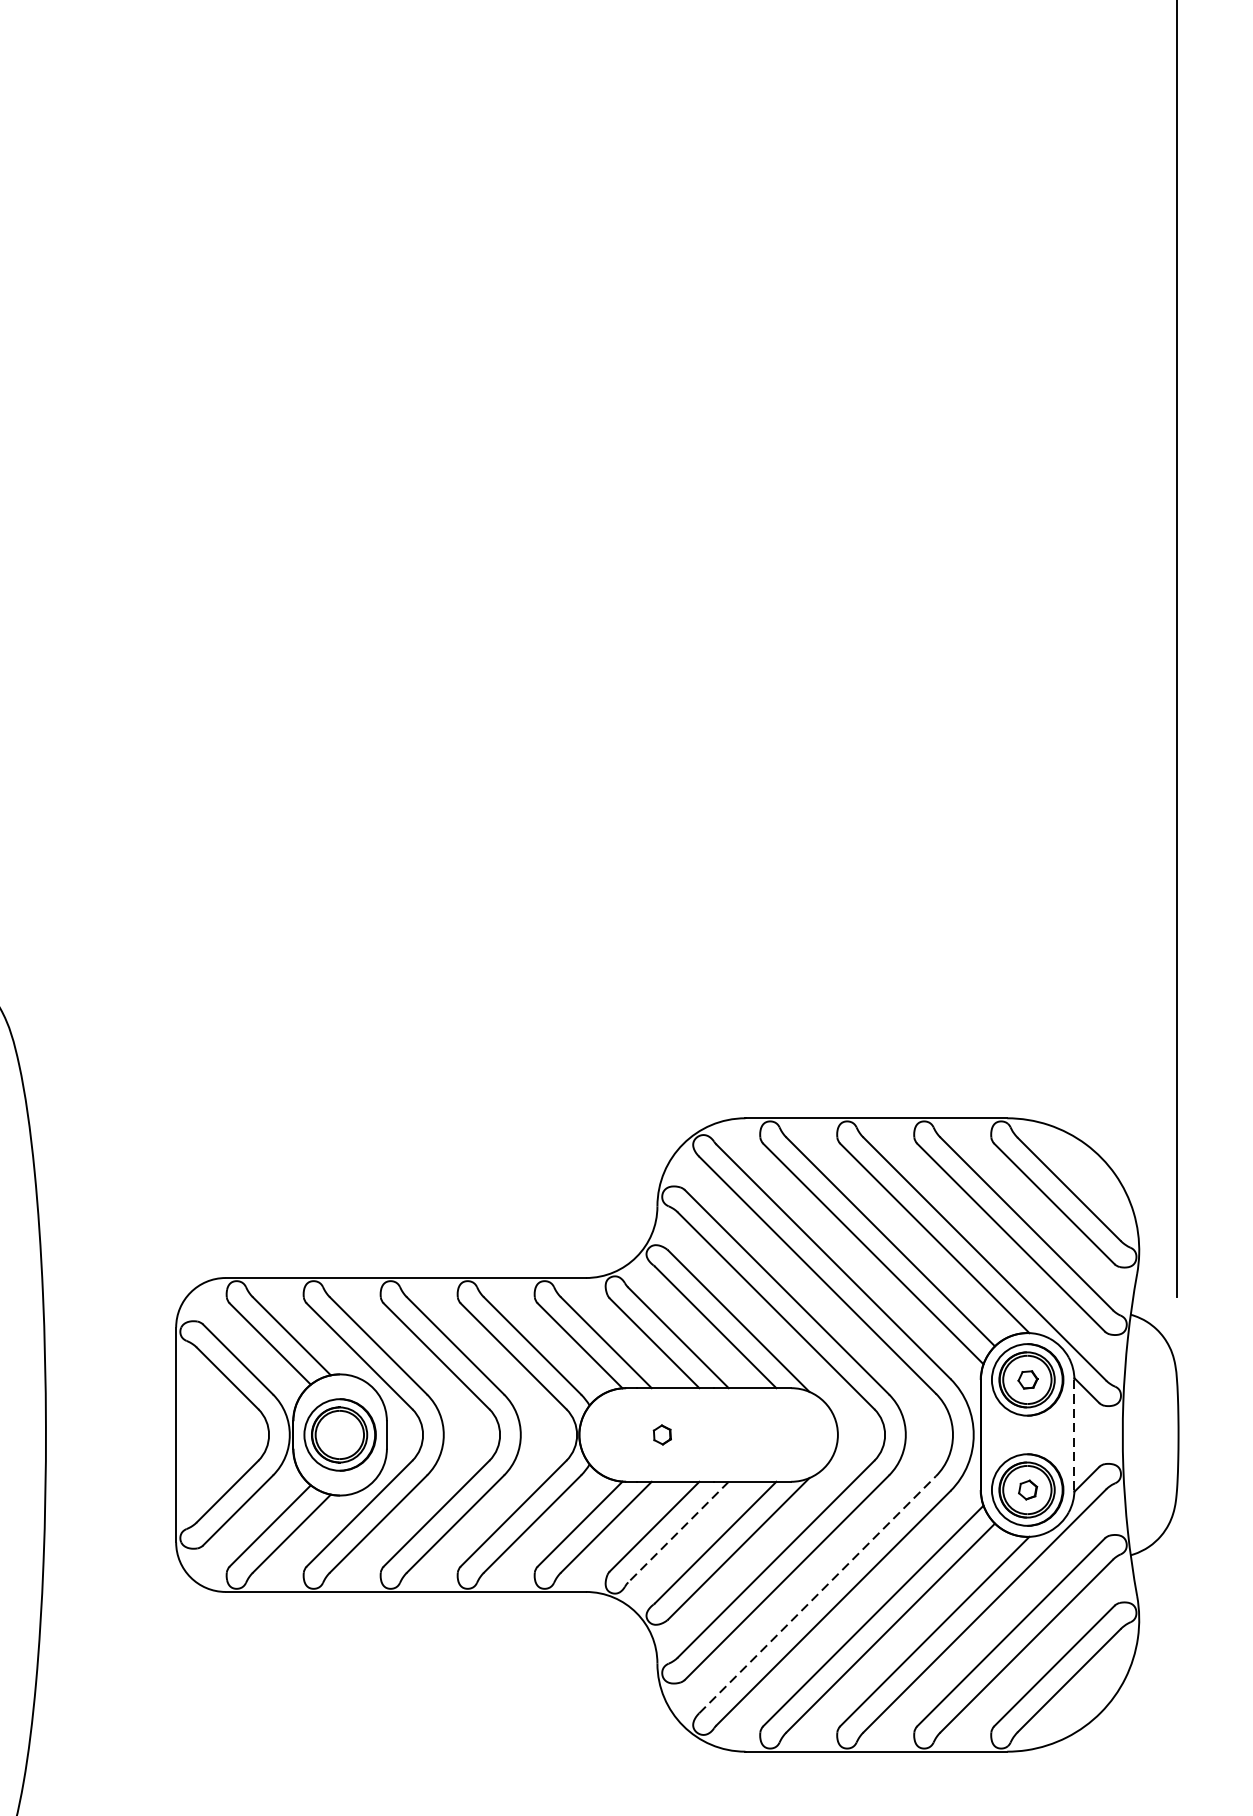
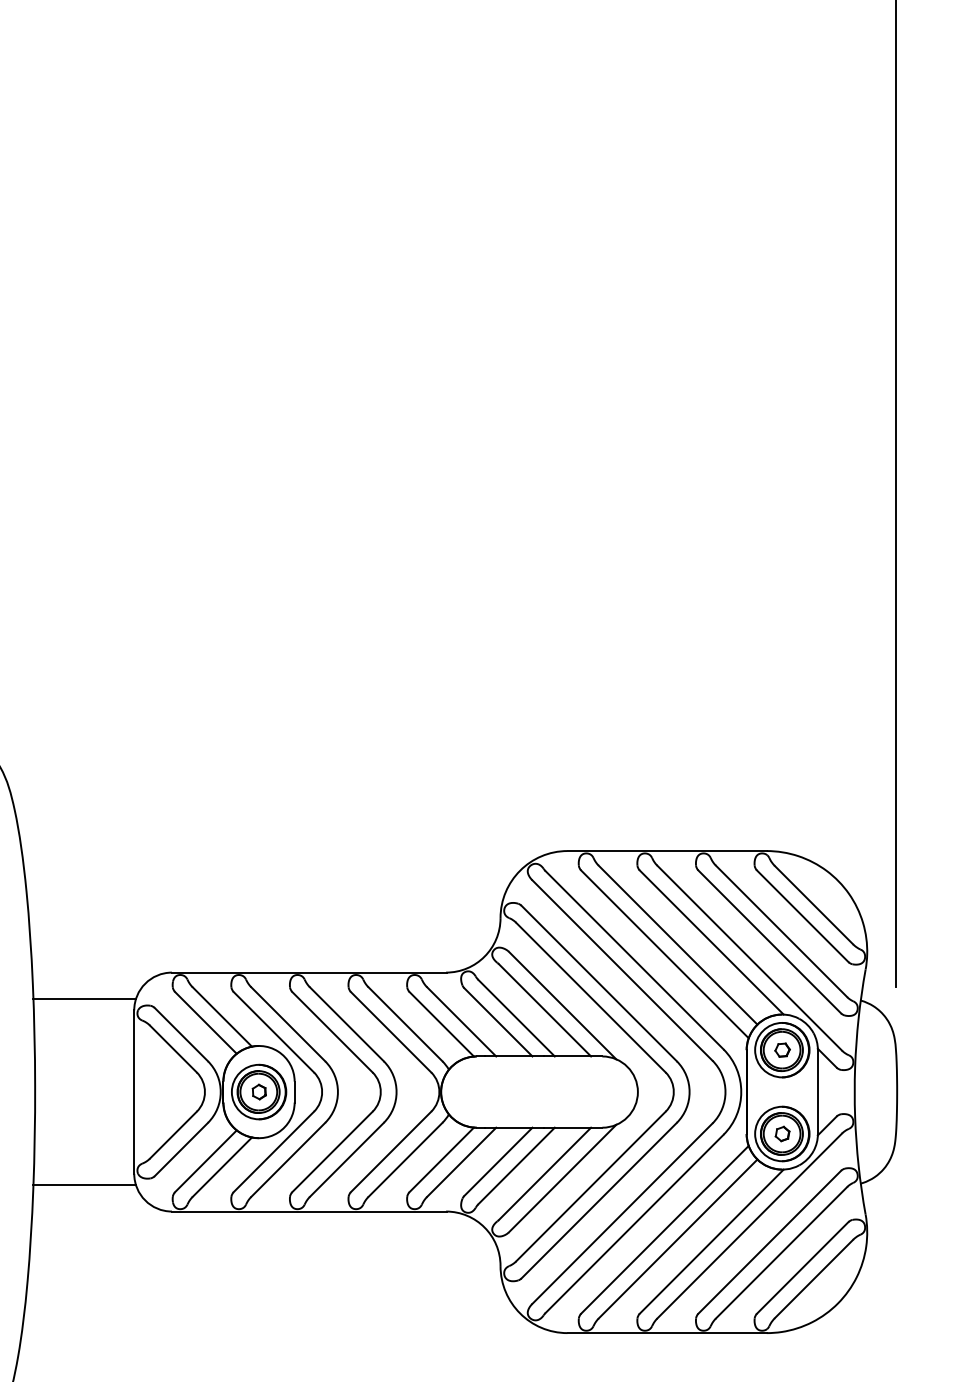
line: (110, 1312) -> (84, 998), added
part: (661, 1434) -> (258, 1091), moved
line: (1073, 1435) -> (817, 1092), dashed -> solid
line: (678, 1532) -> (516, 1166), dashed -> solid
line: (110, 1557) -> (84, 1185), added
line: (817, 1594) -> (622, 1213), dashed -> solid

